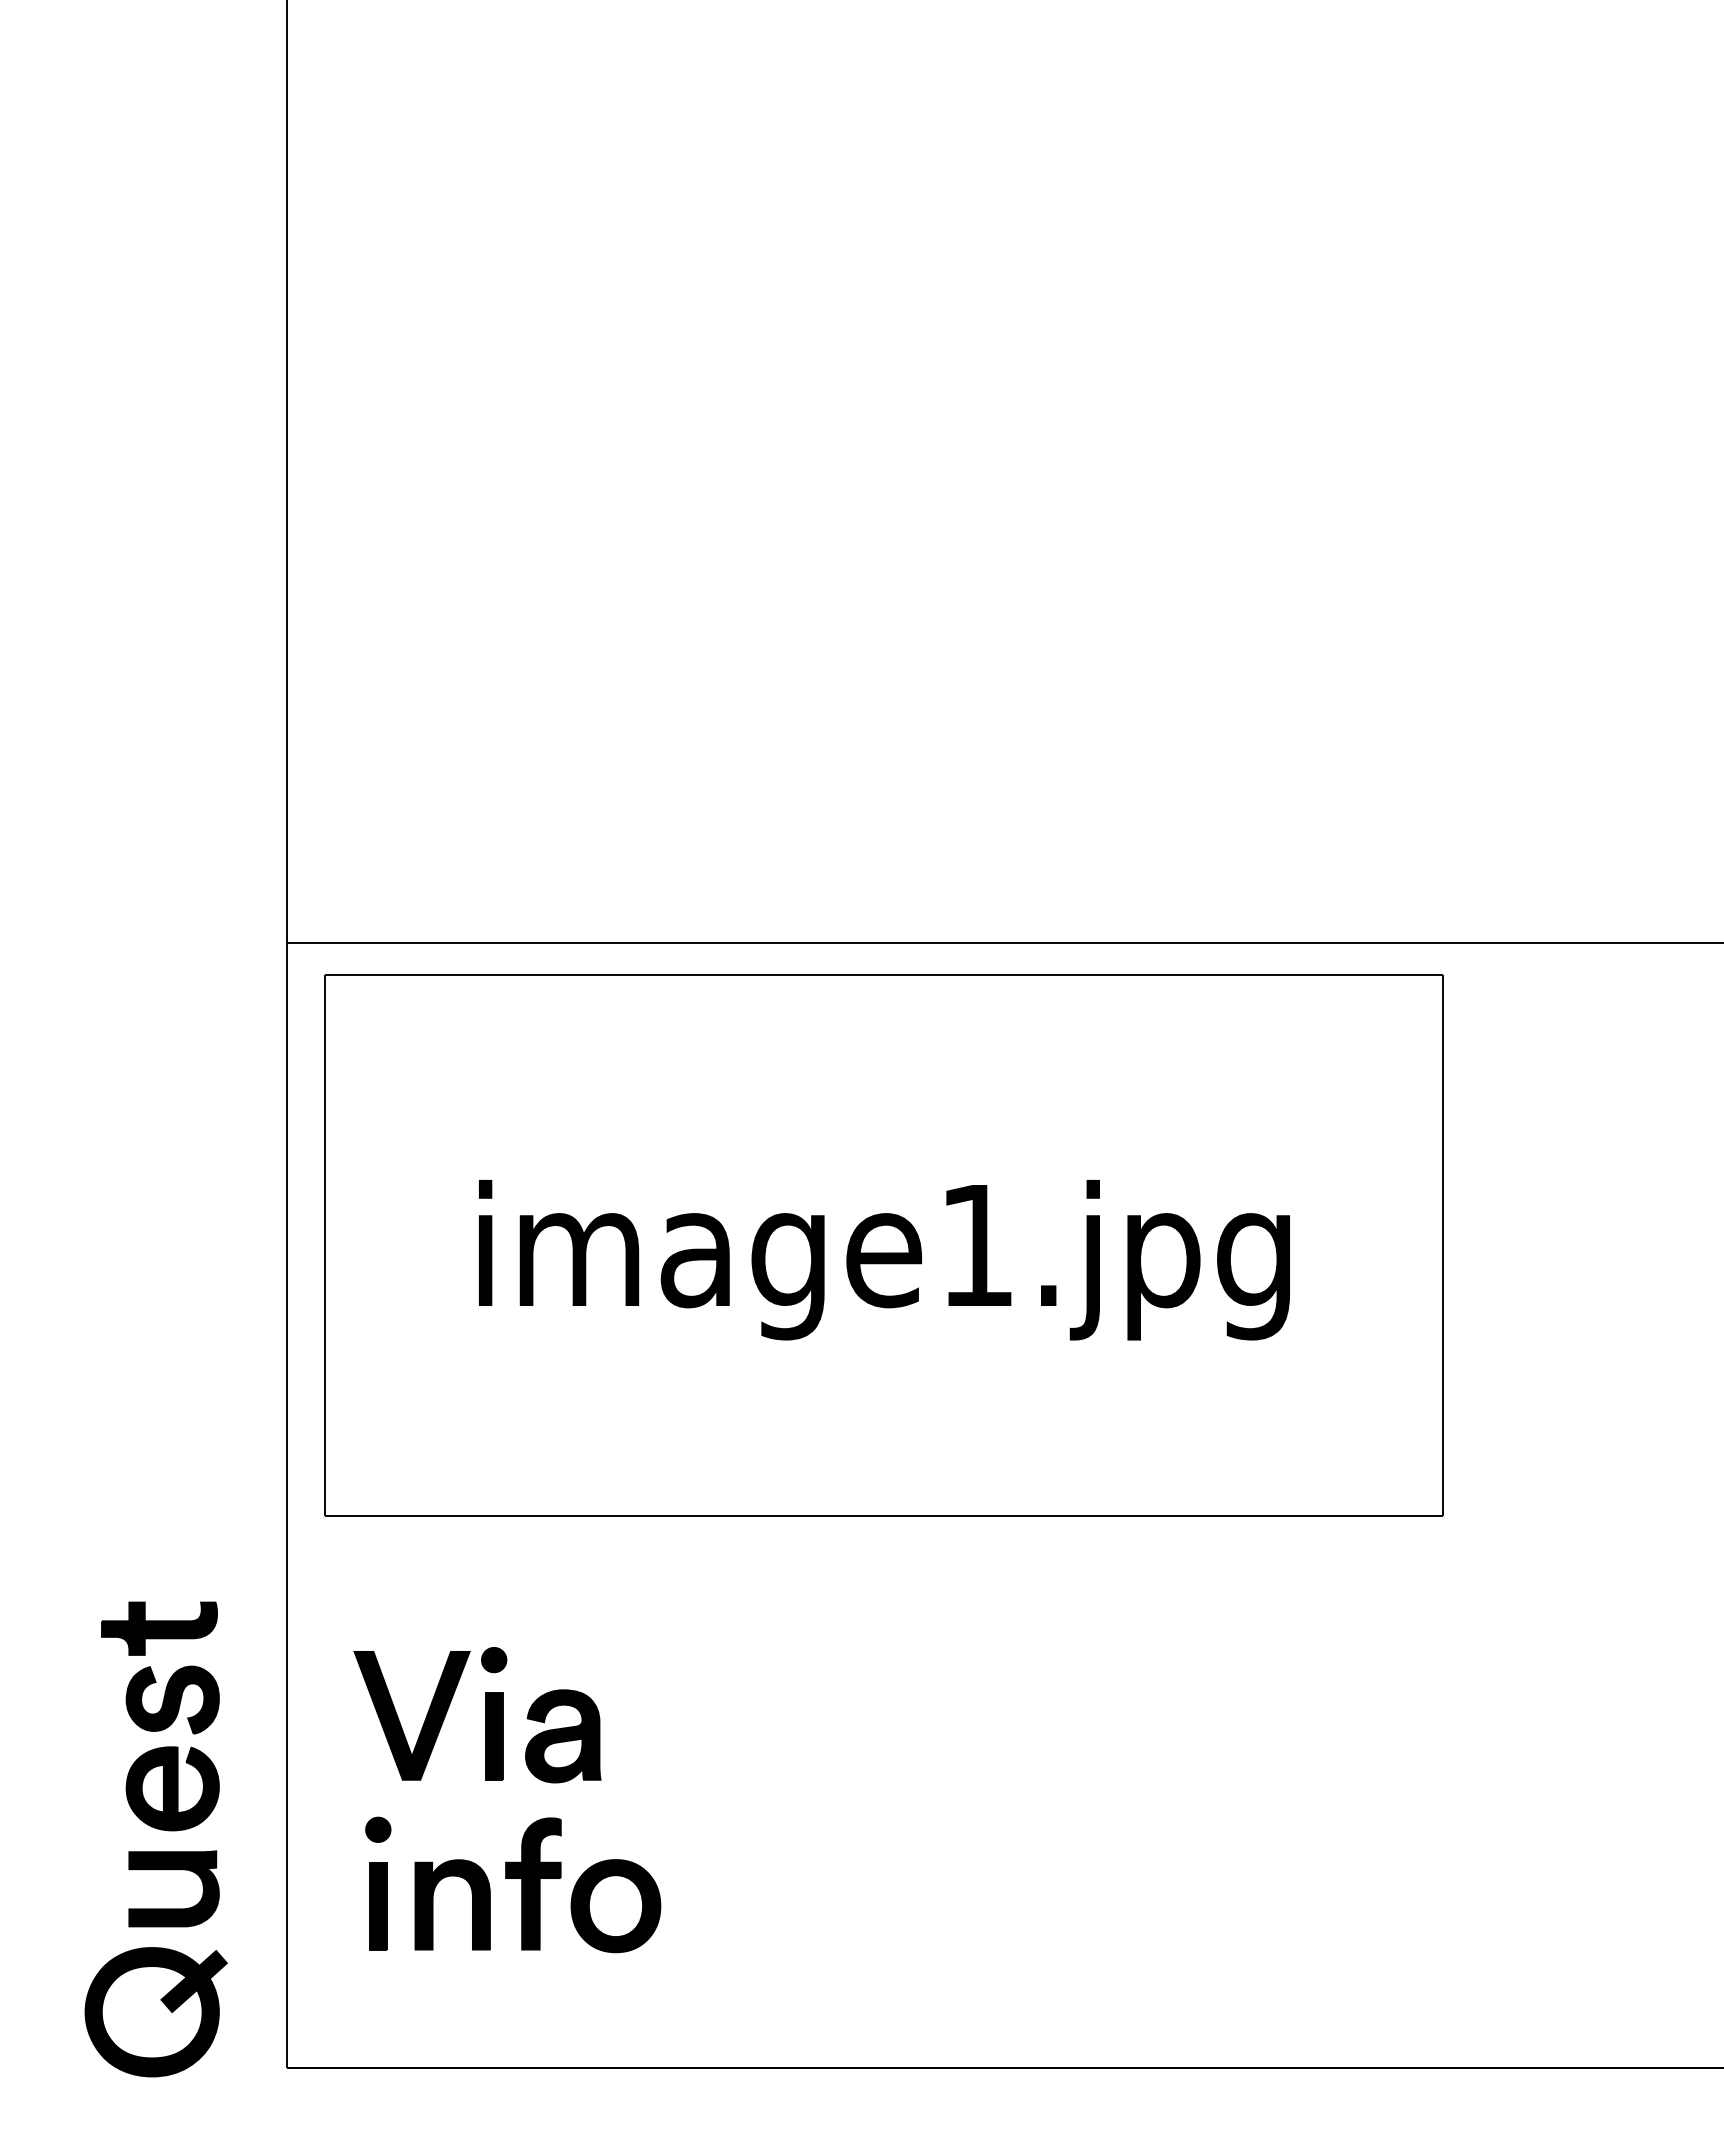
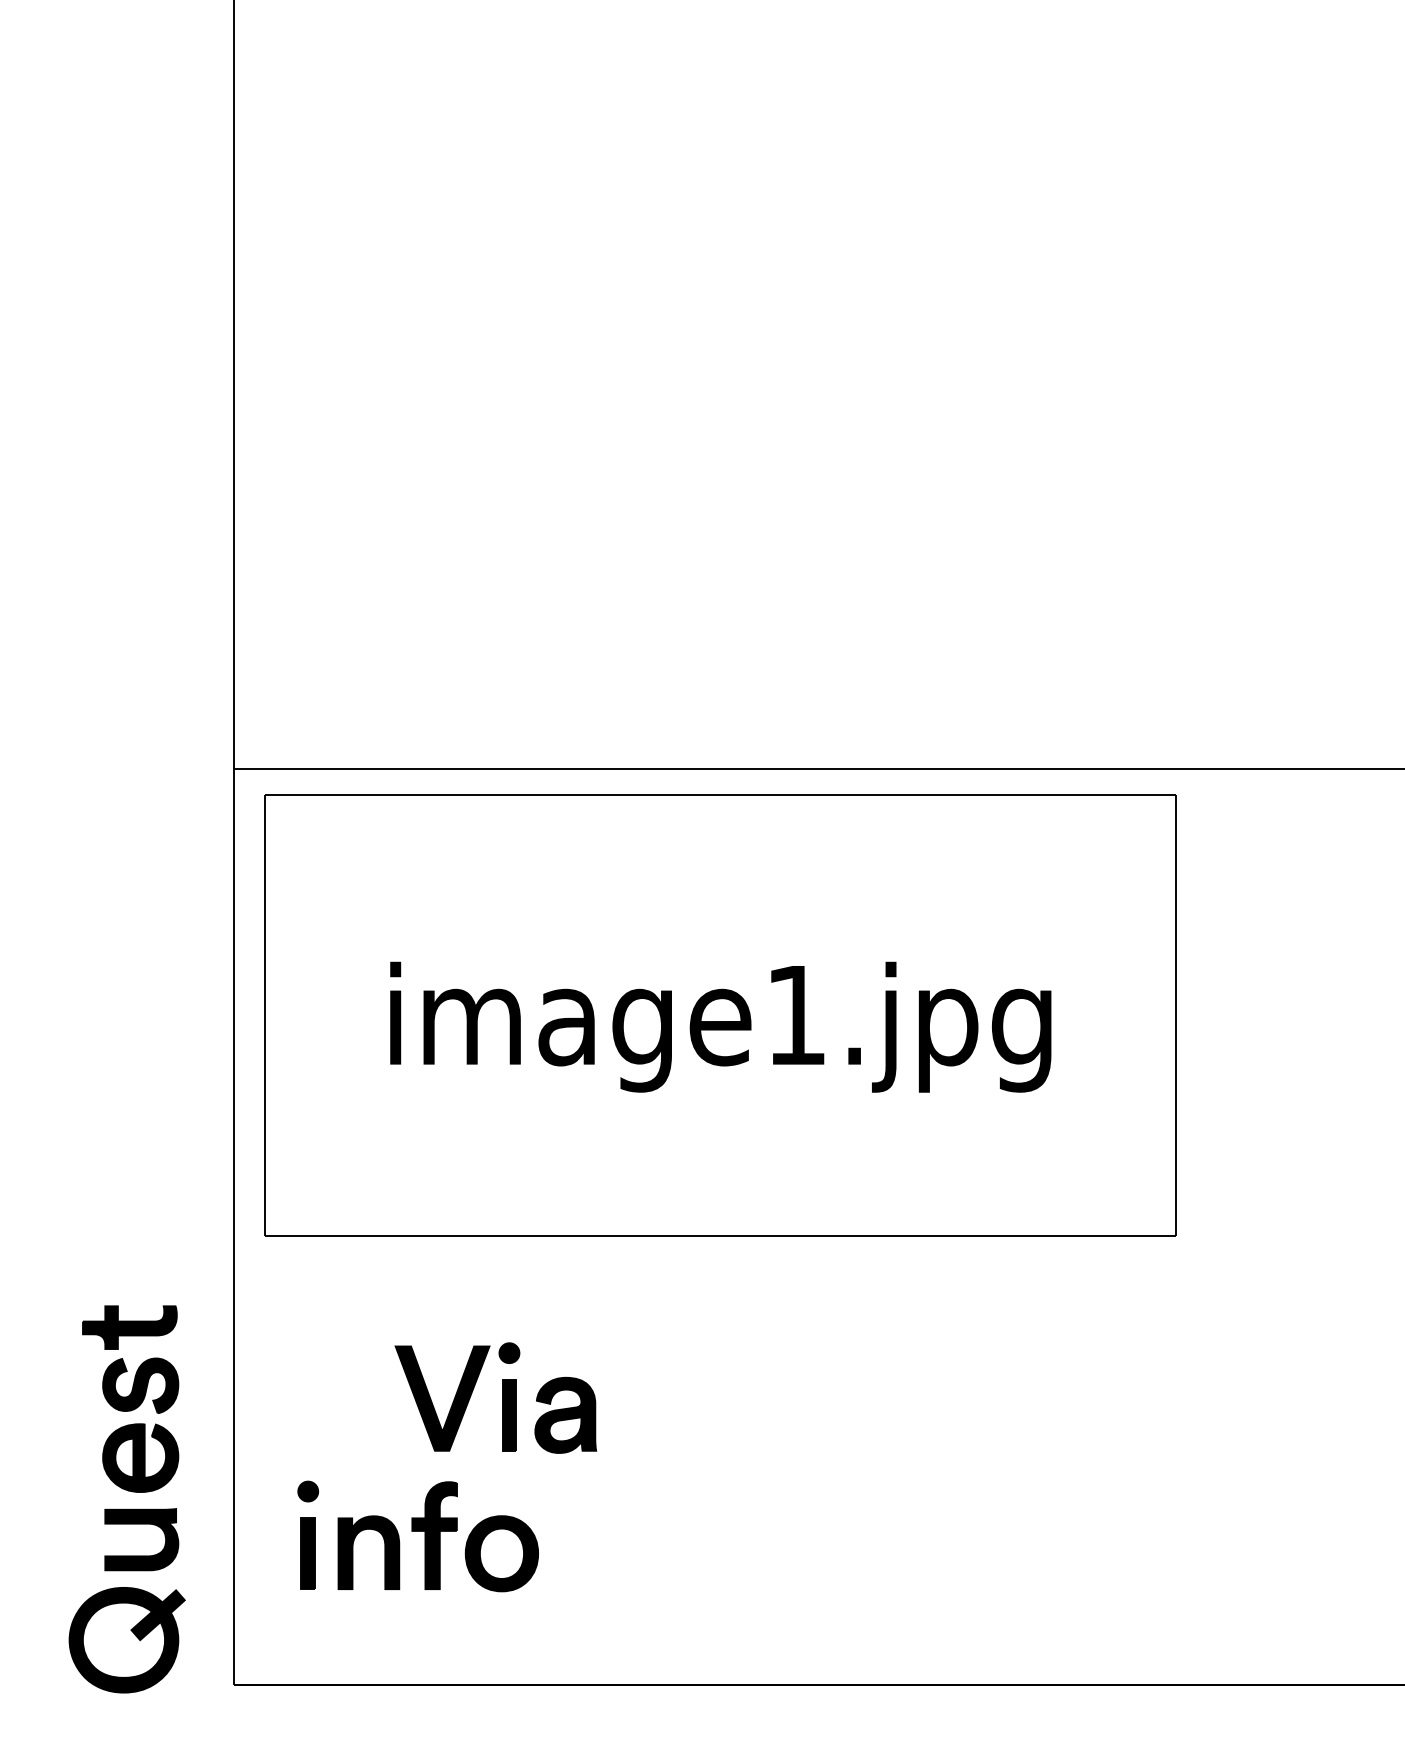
part: (485, 1715) -> (502, 1398), moved

